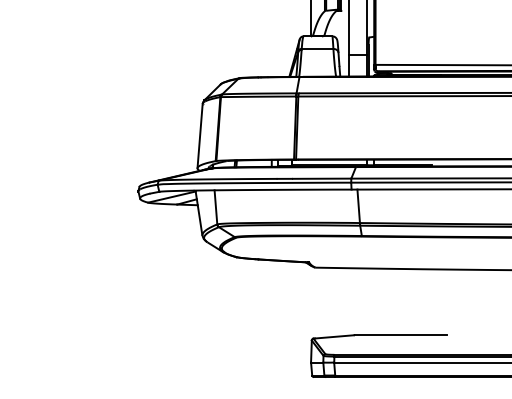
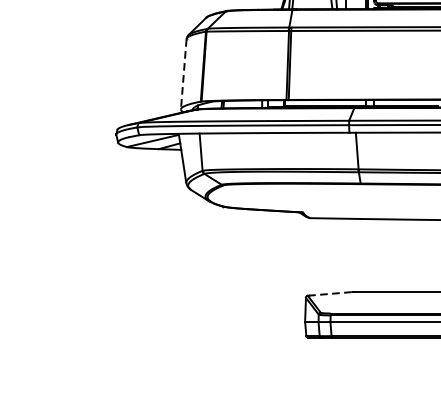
line: (200, 136) -> (184, 74), solid -> dashed
line: (333, 336) -> (329, 293), solid -> dashed

